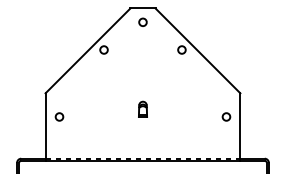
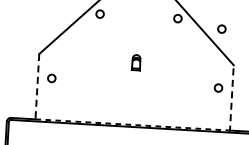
circle: (226, 57) -> (221, 28), added
part: (142, 108) -> (135, 61), moved
line: (45, 127) -> (37, 88), solid -> dashed
line: (240, 127) -> (231, 99), solid -> dashed

